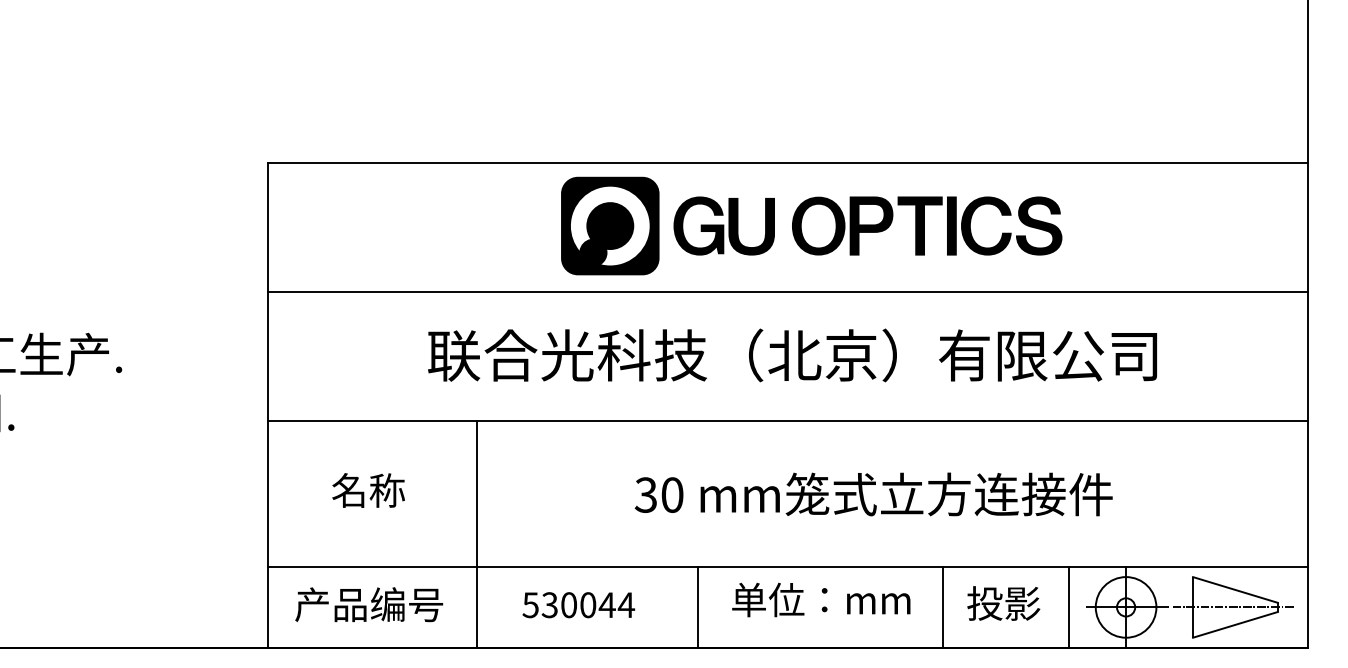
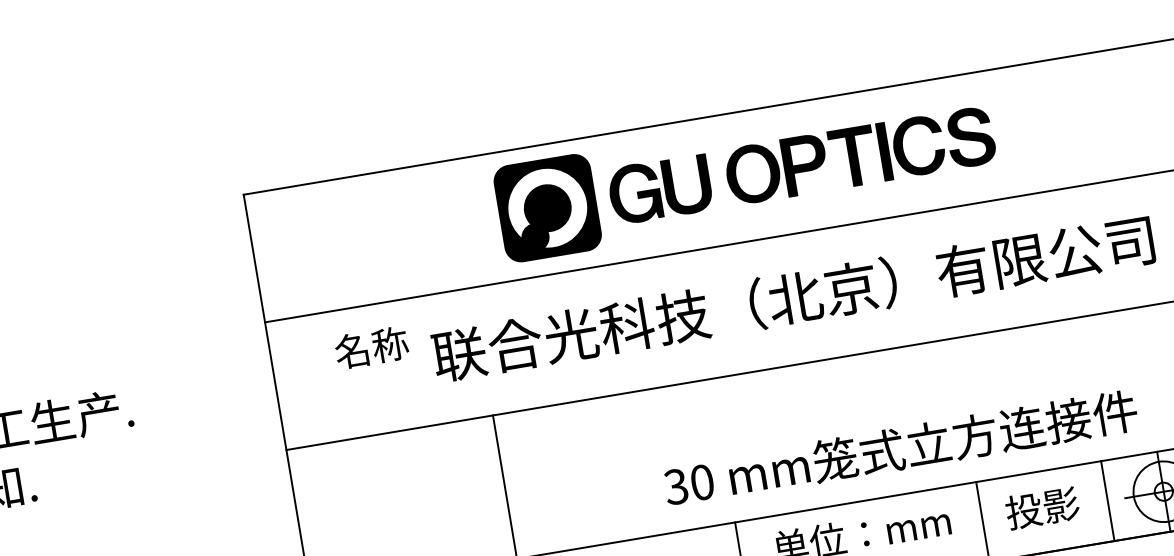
part: (811, 225) -> (746, 174), moved
text: (368, 490) -> (371, 347), moved
text: (873, 494) -> (900, 448), moved

